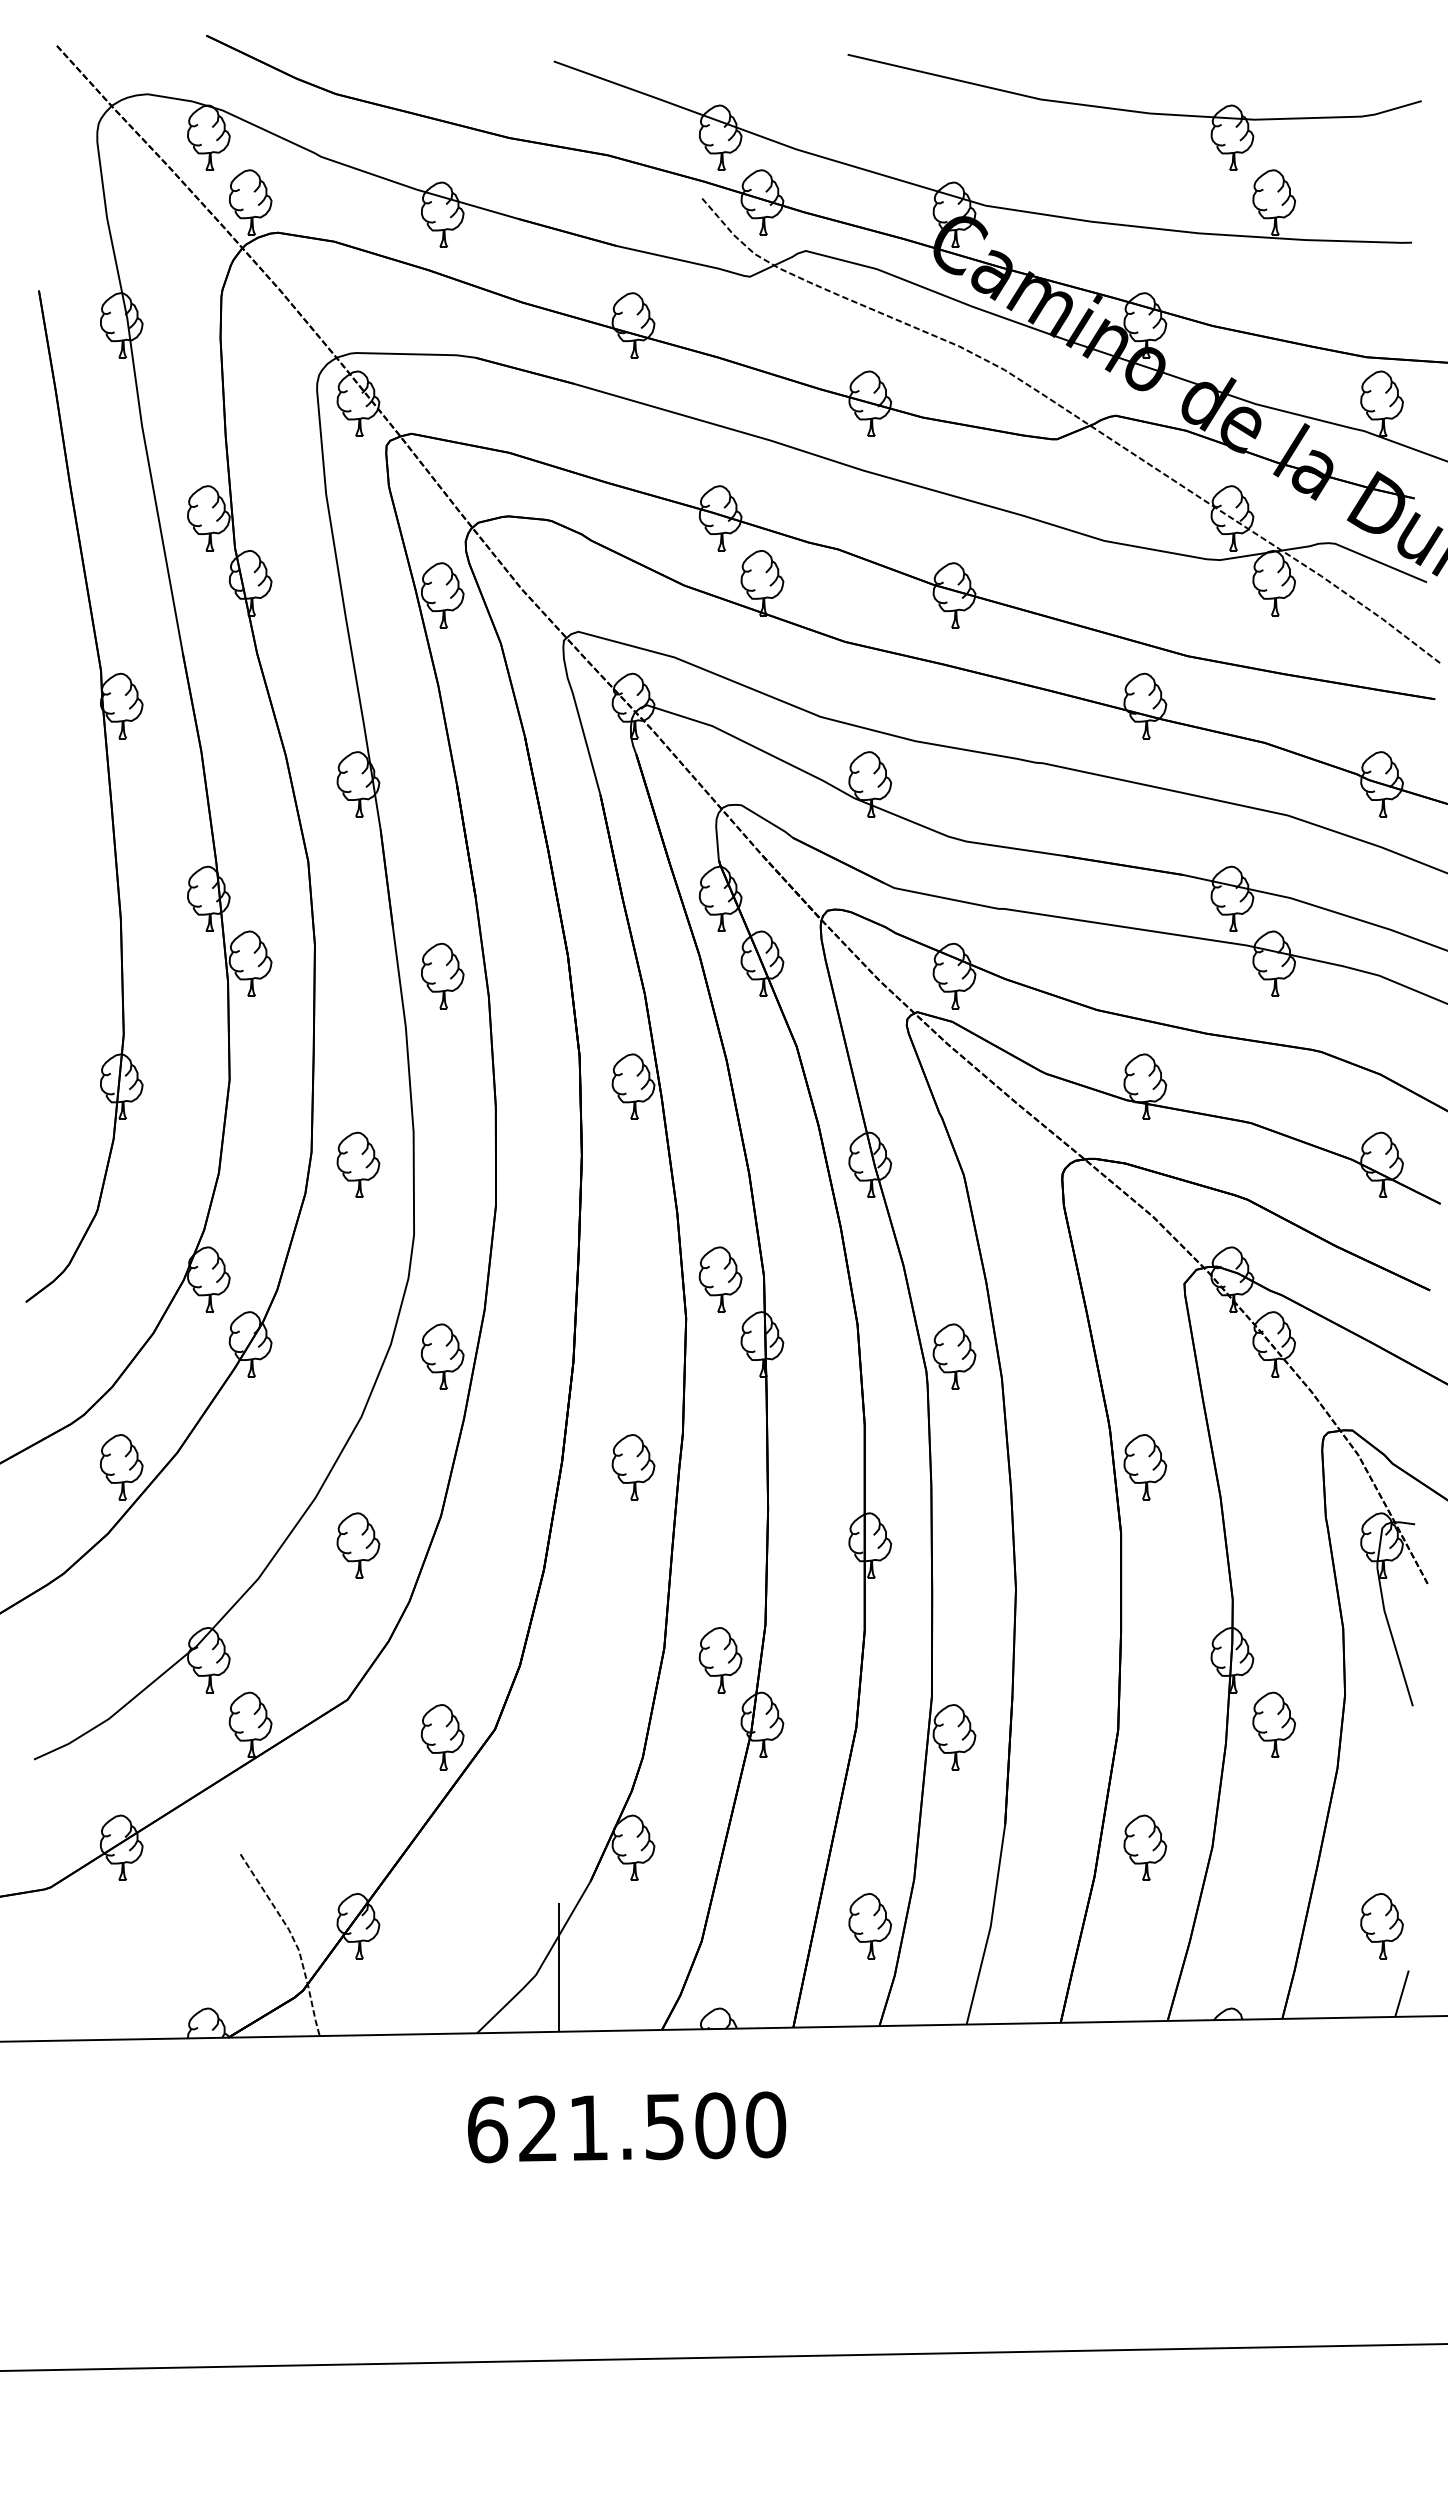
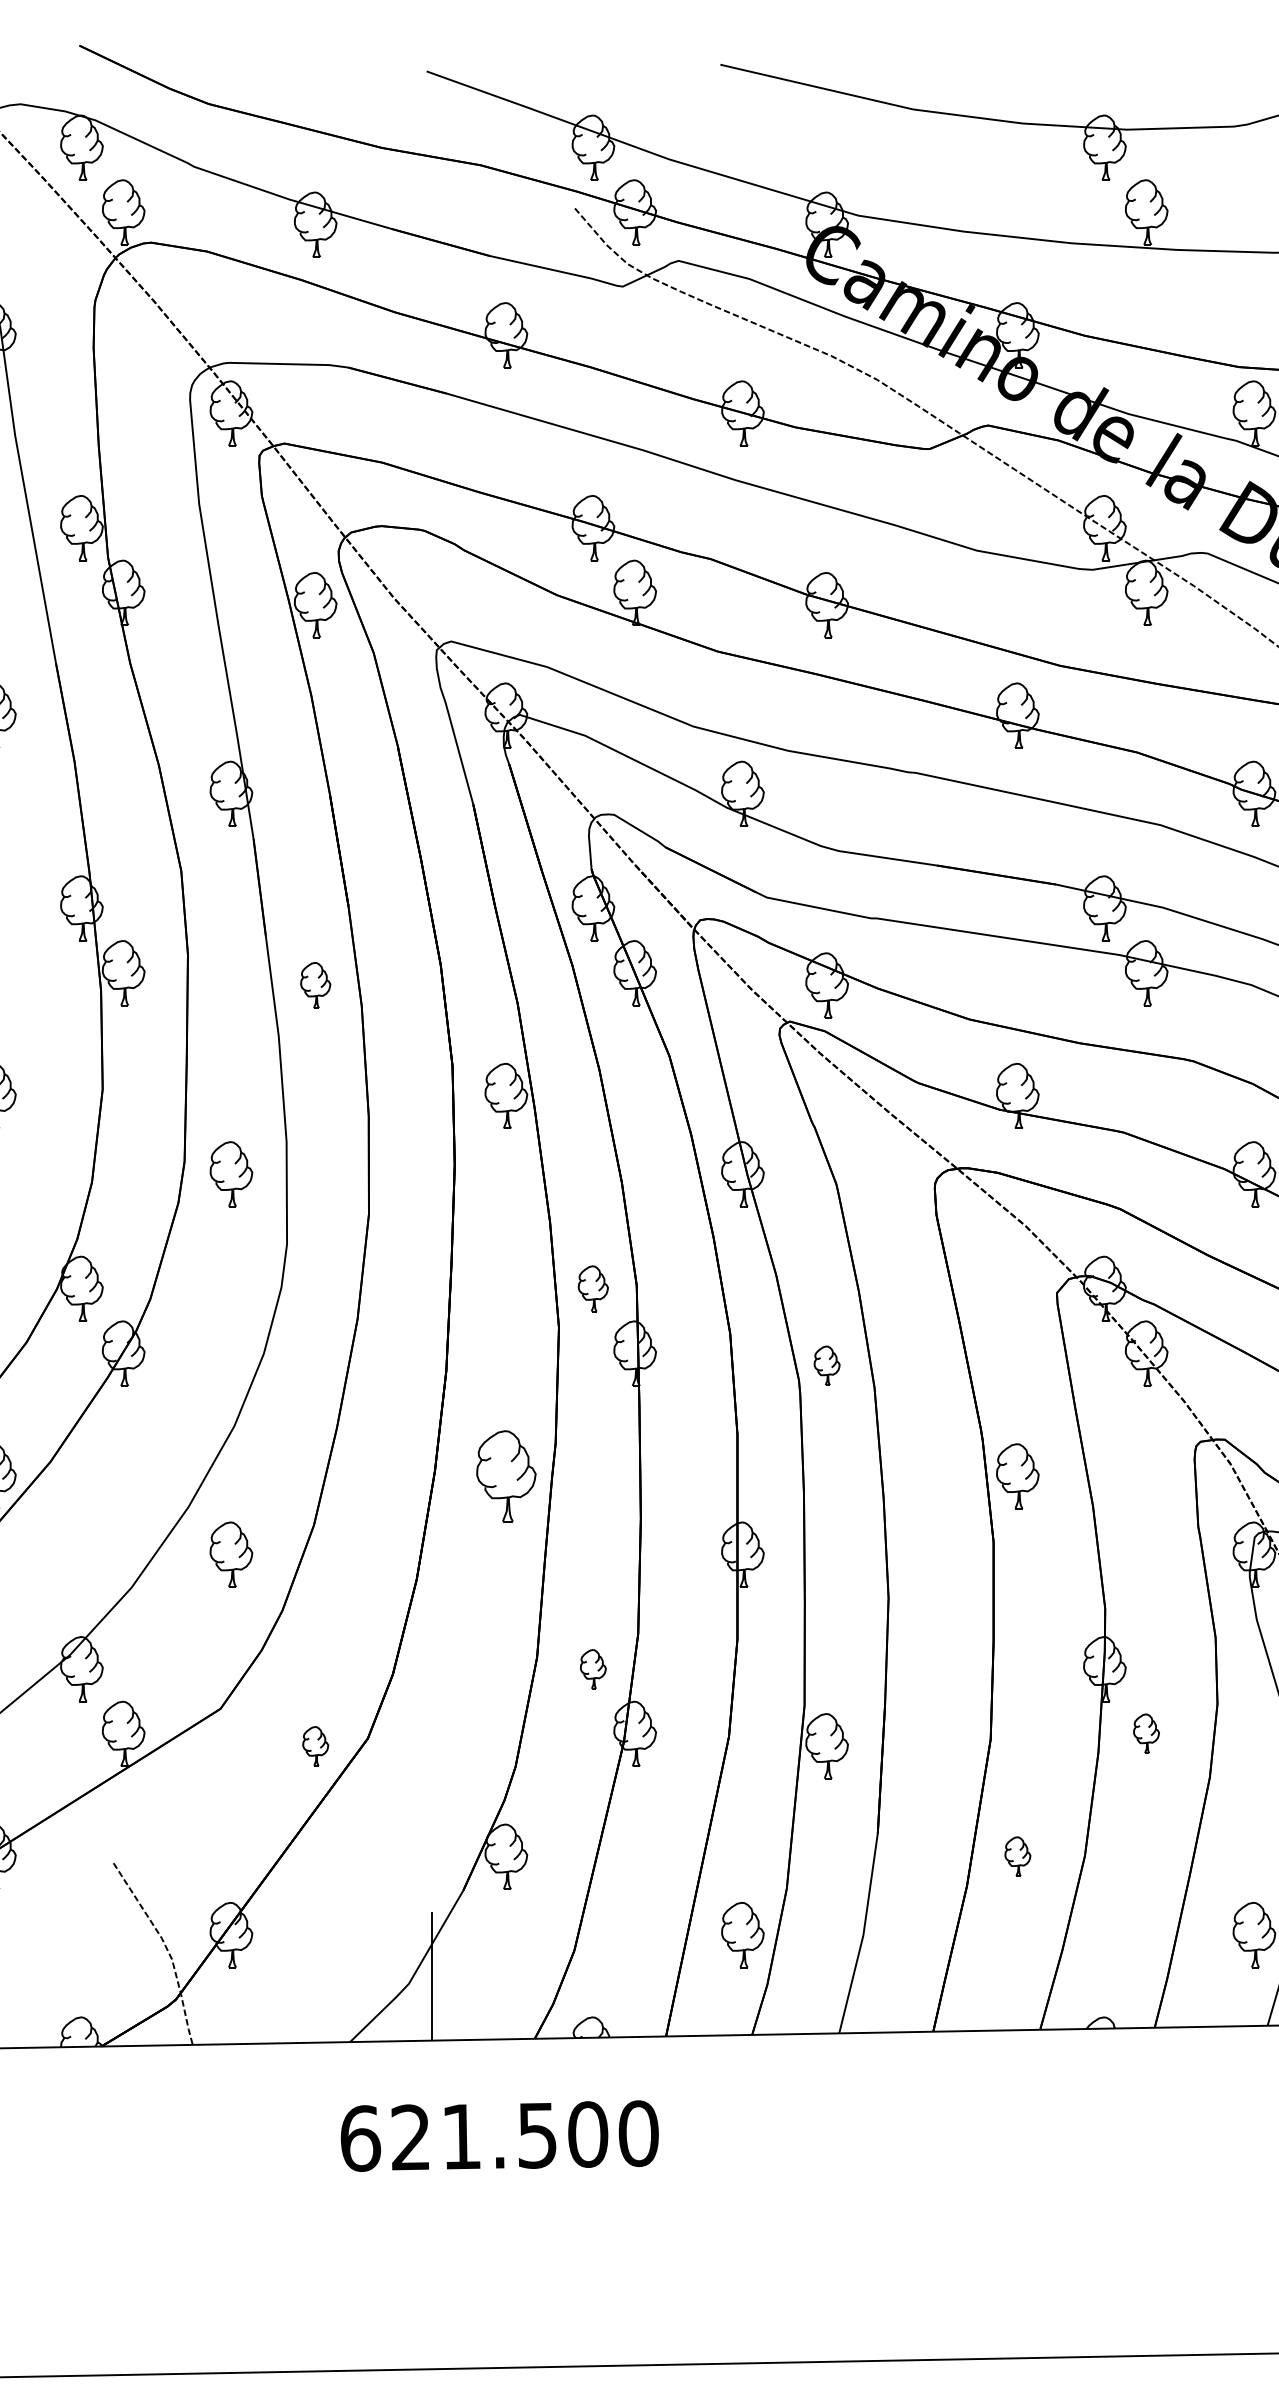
part: (442, 975) -> (315, 984), size x0.7
part: (720, 1279) -> (593, 1288), size x0.7
part: (442, 1356) -> (315, 1365), removed
part: (954, 1356) -> (827, 1365), size x0.6
part: (633, 1467) -> (506, 1476), size x1.4
part: (720, 1660) -> (593, 1669), size x0.6
part: (1273, 1724) -> (1145, 1733), size x0.6
part: (442, 1737) -> (315, 1746), size x0.6
part: (1145, 1847) -> (1018, 1856), size x0.6

